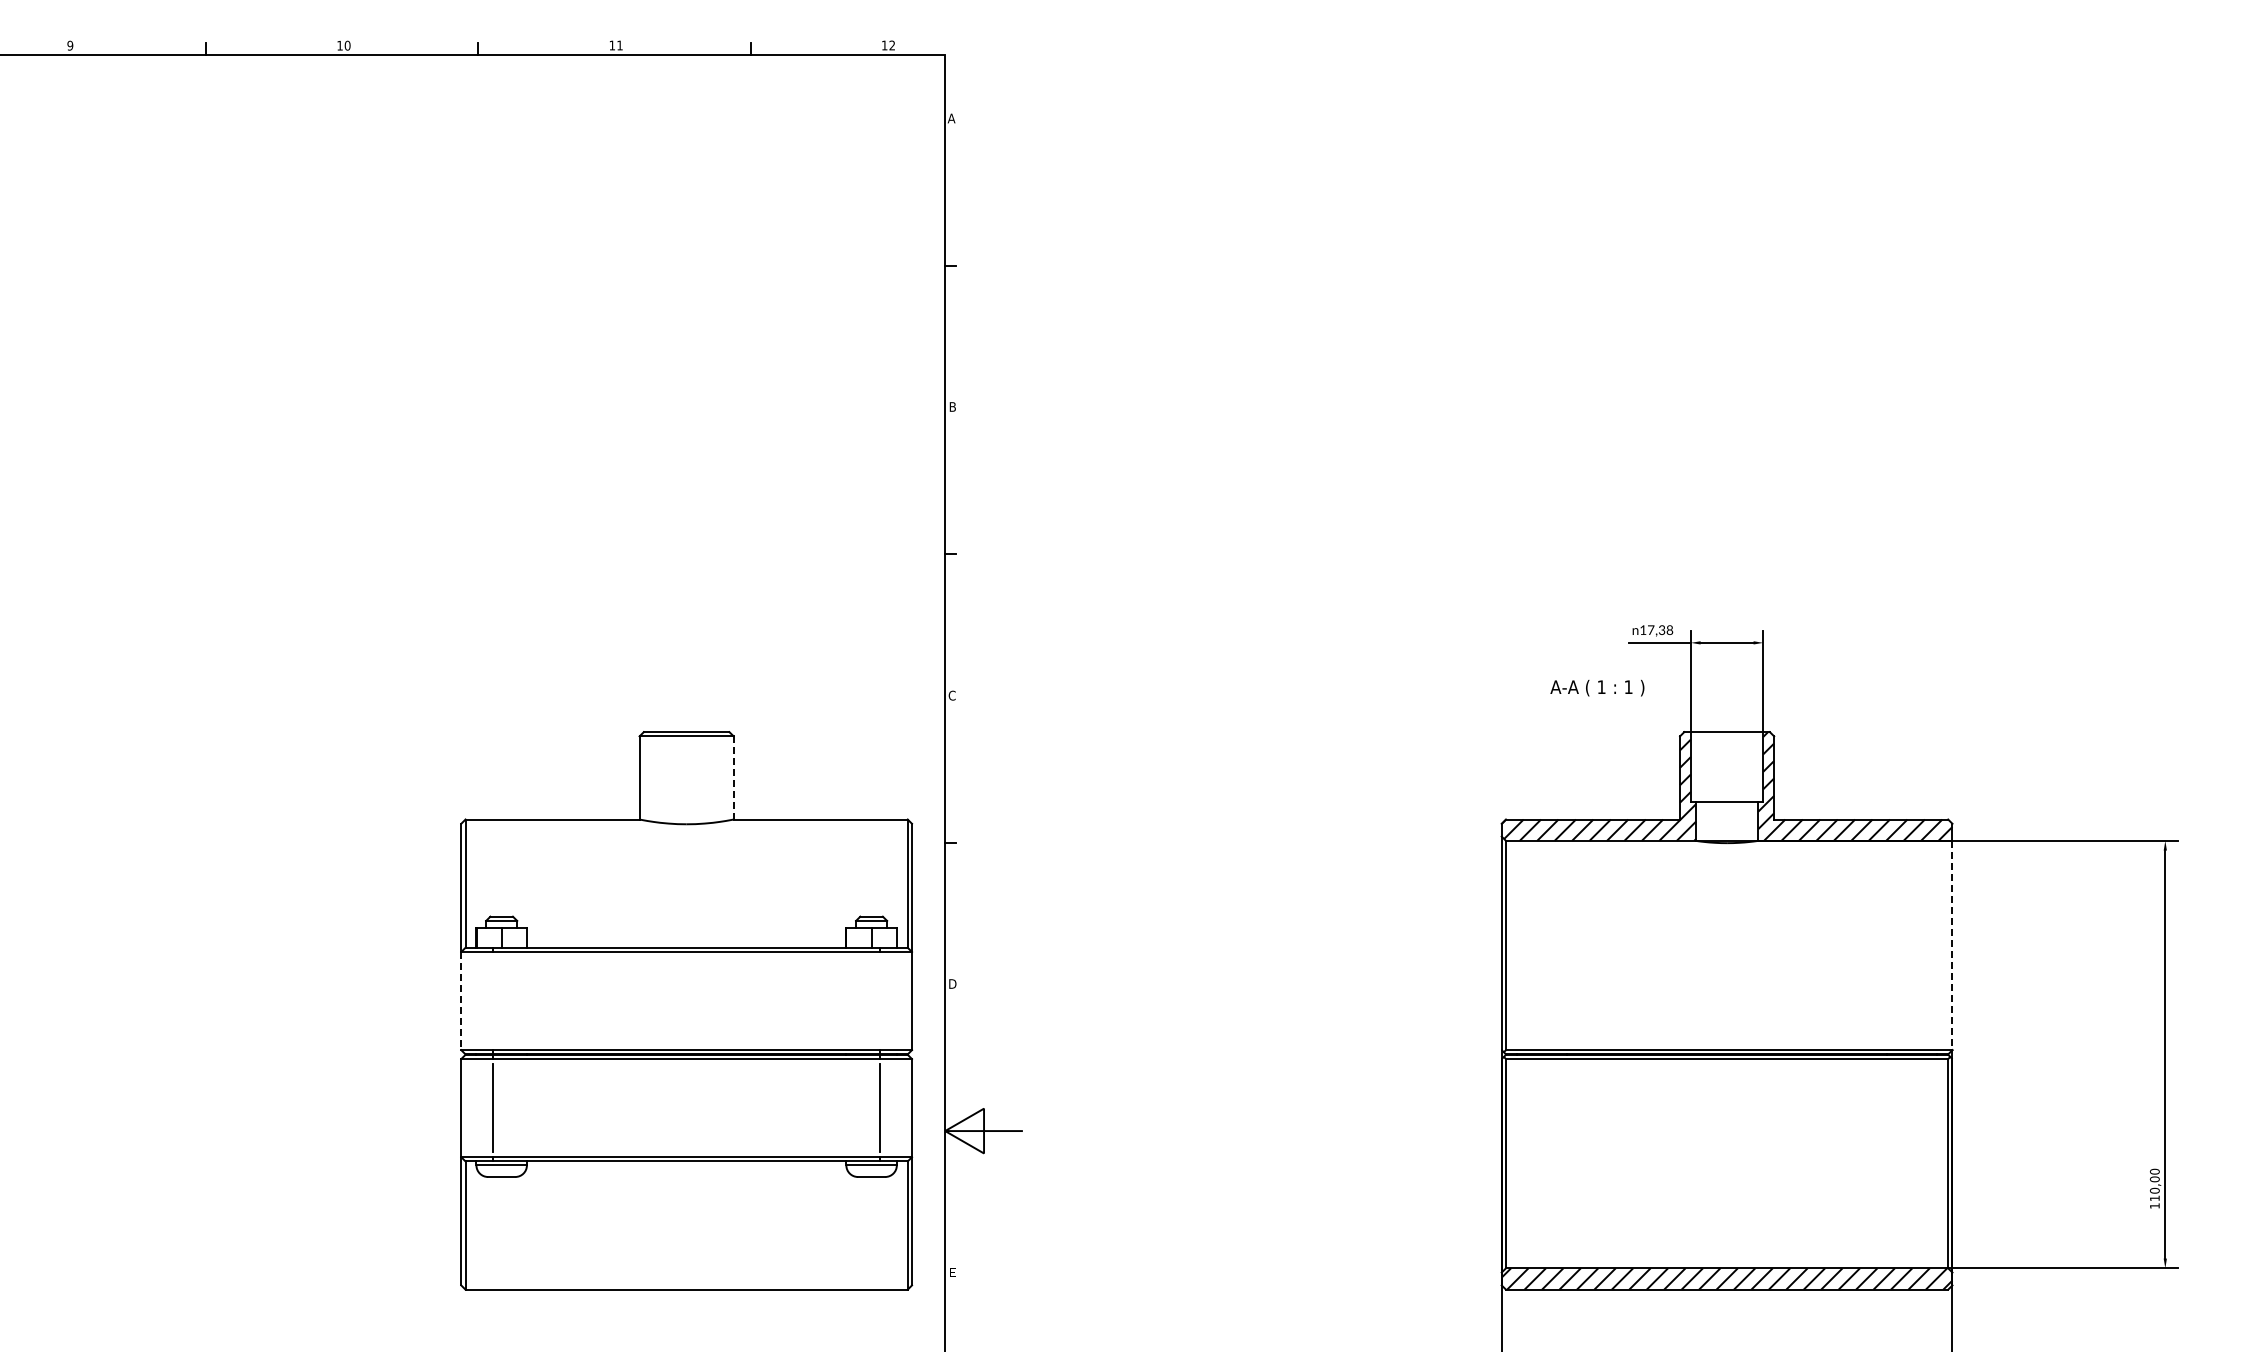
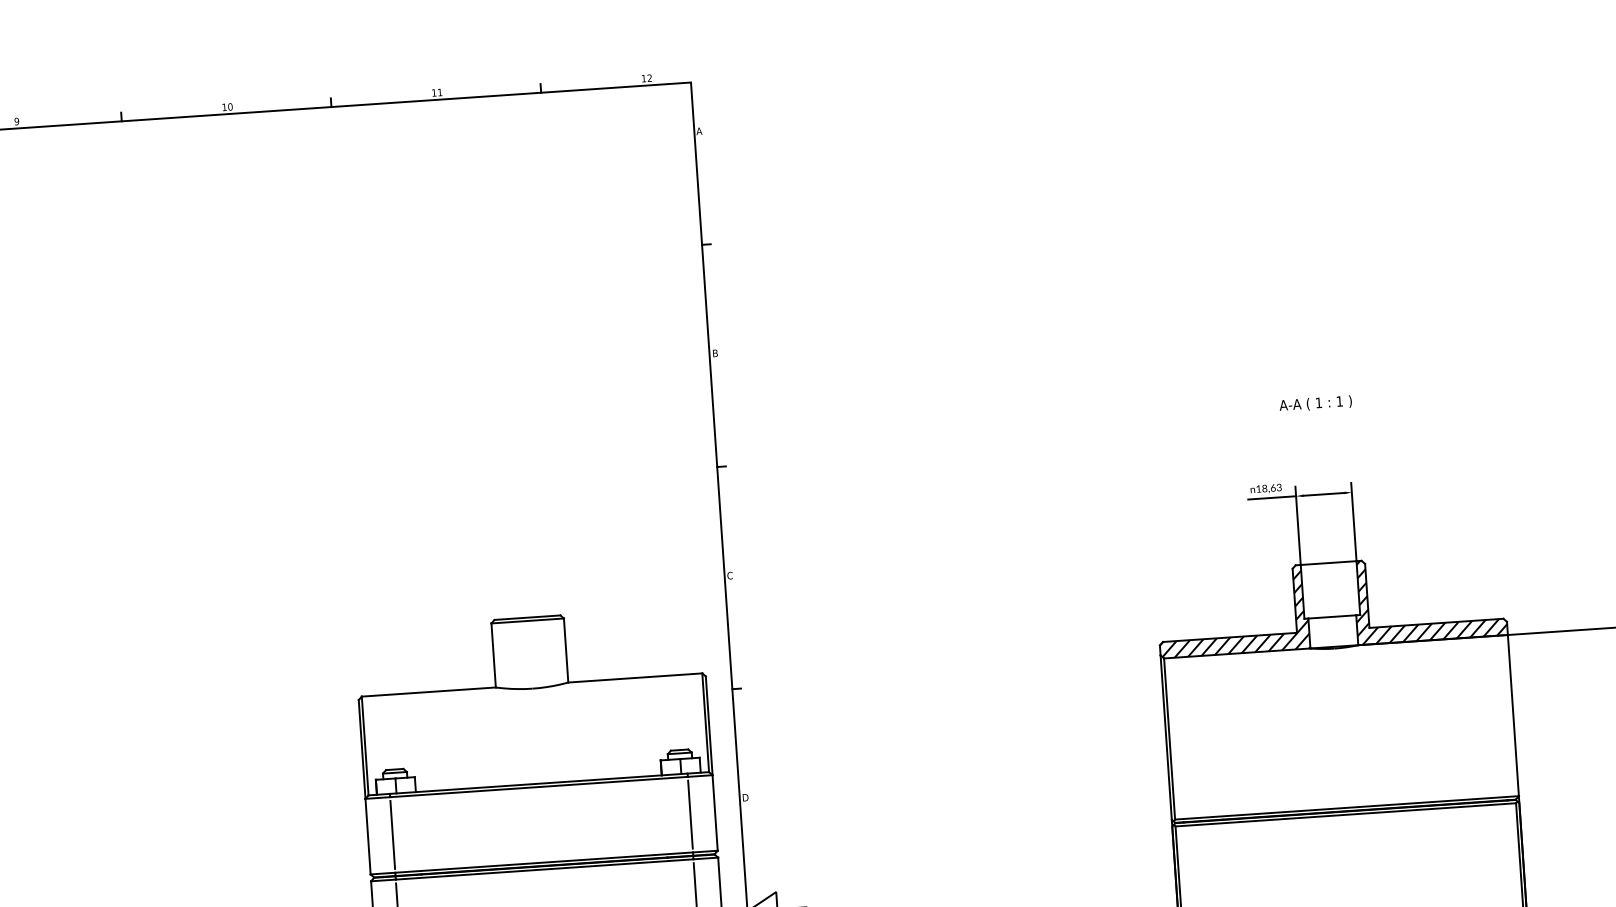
text: (1660, 630) -> (1272, 488), 17,38 -> 18,63
text: (1597, 687) -> (1315, 403), moved
line: (733, 777) -> (565, 650), dashed -> solid
line: (1952, 945) -> (1513, 715), dashed -> solid
line: (493, 1000) -> (392, 834), added
line: (879, 1000) -> (690, 814), added
line: (461, 1001) -> (368, 836), dashed -> solid

